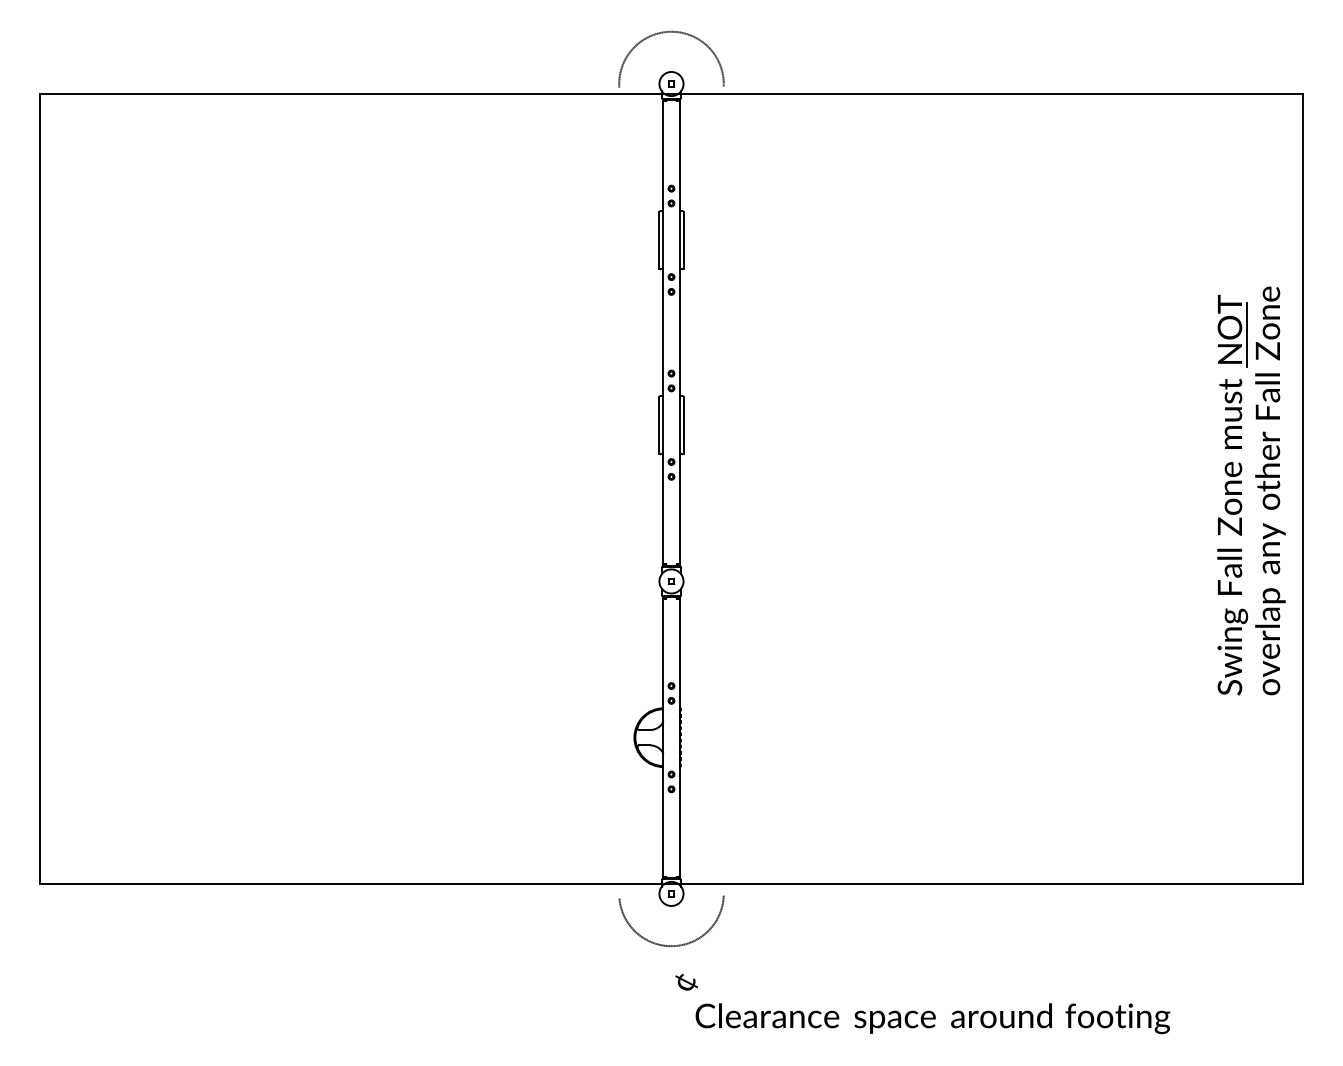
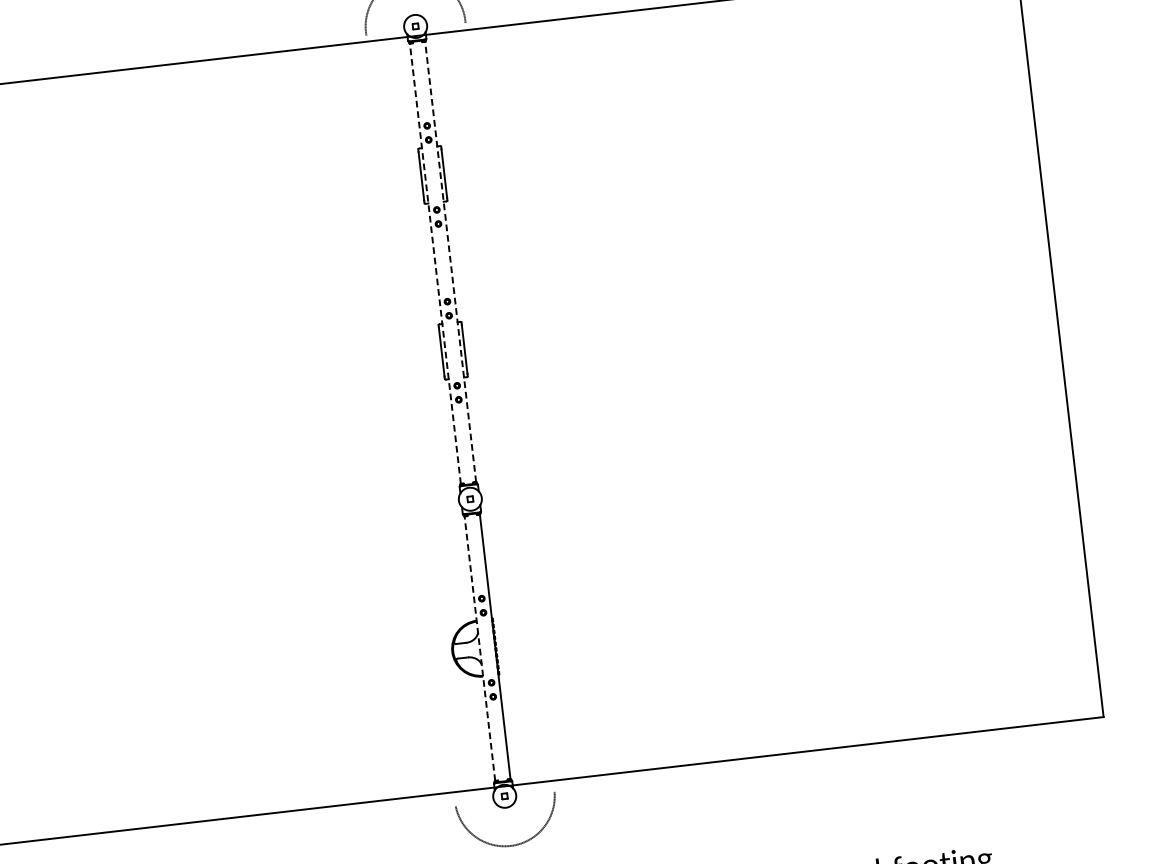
line: (663, 332) -> (435, 263), solid -> dashed
line: (679, 332) -> (450, 261), solid -> dashed
part: (1257, 487) -> (1017, 345), removed
line: (663, 737) -> (479, 648), solid -> dashed

